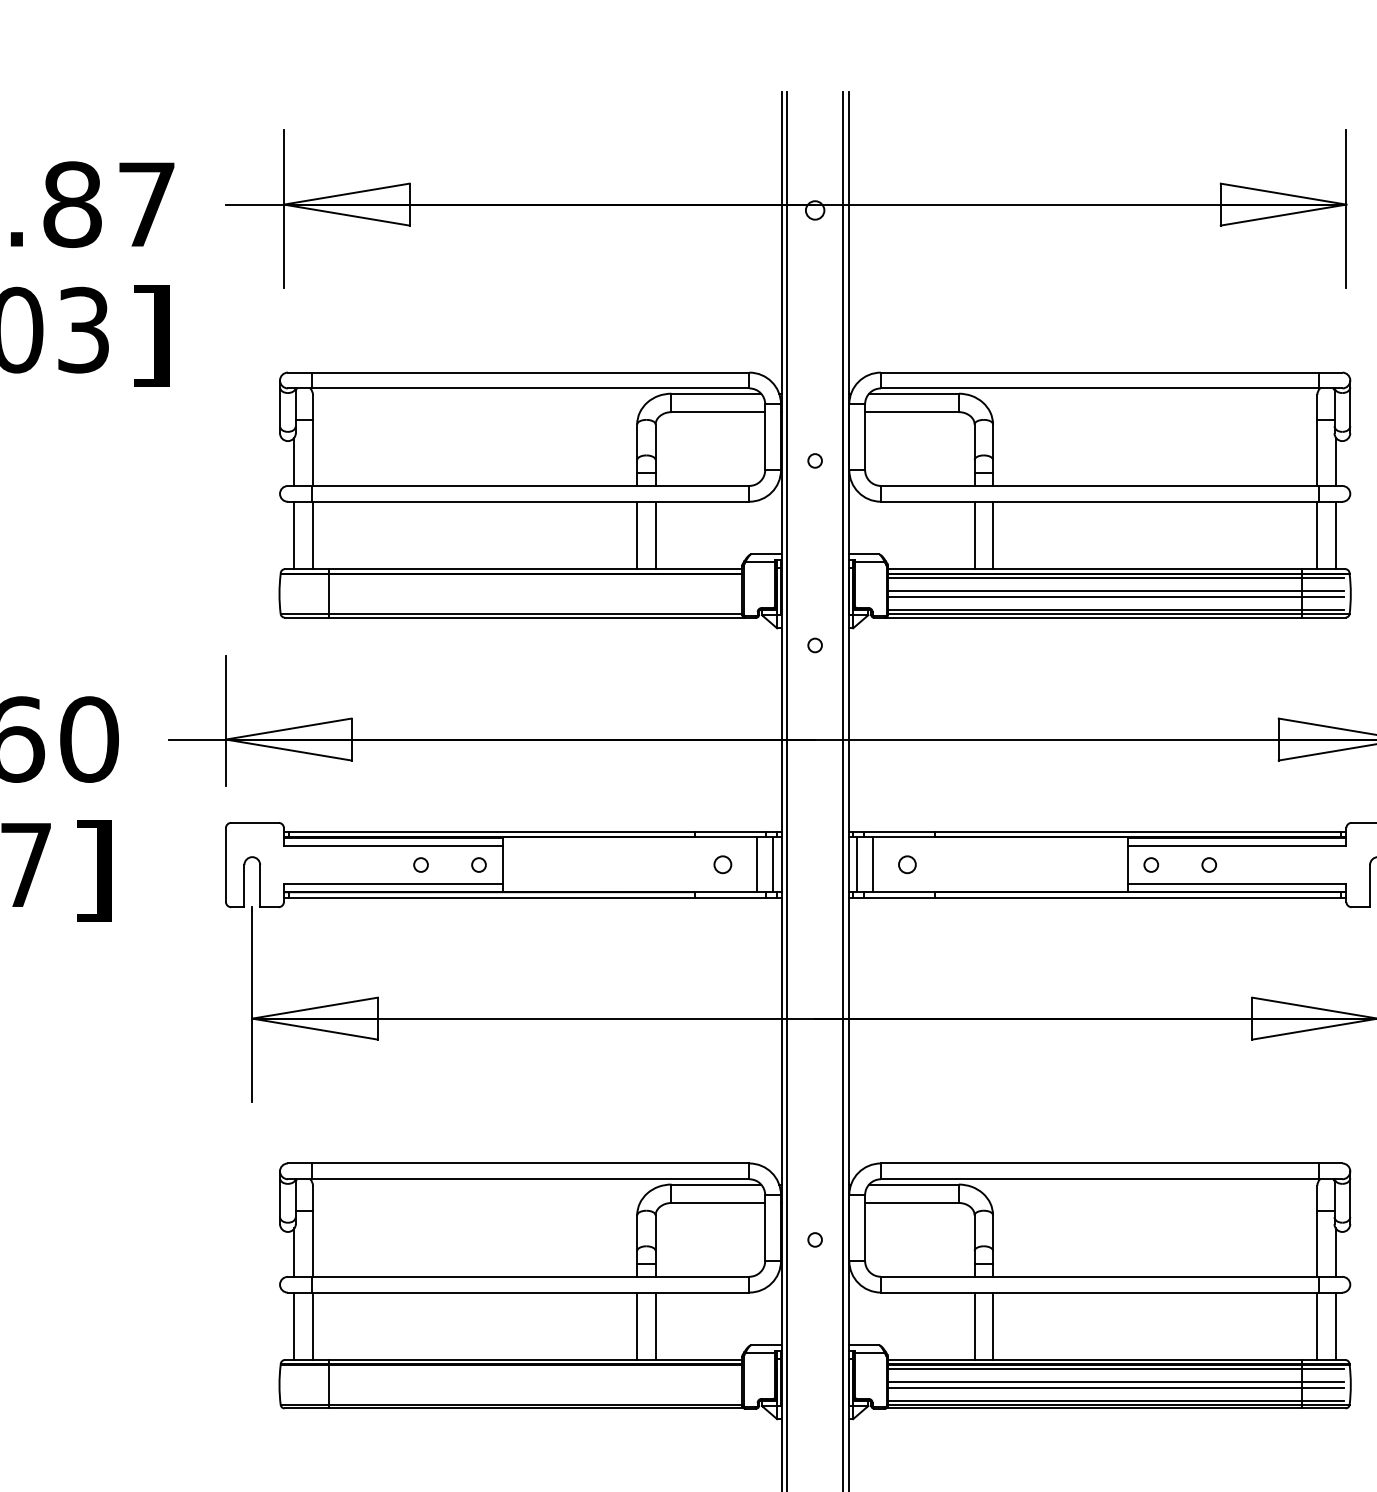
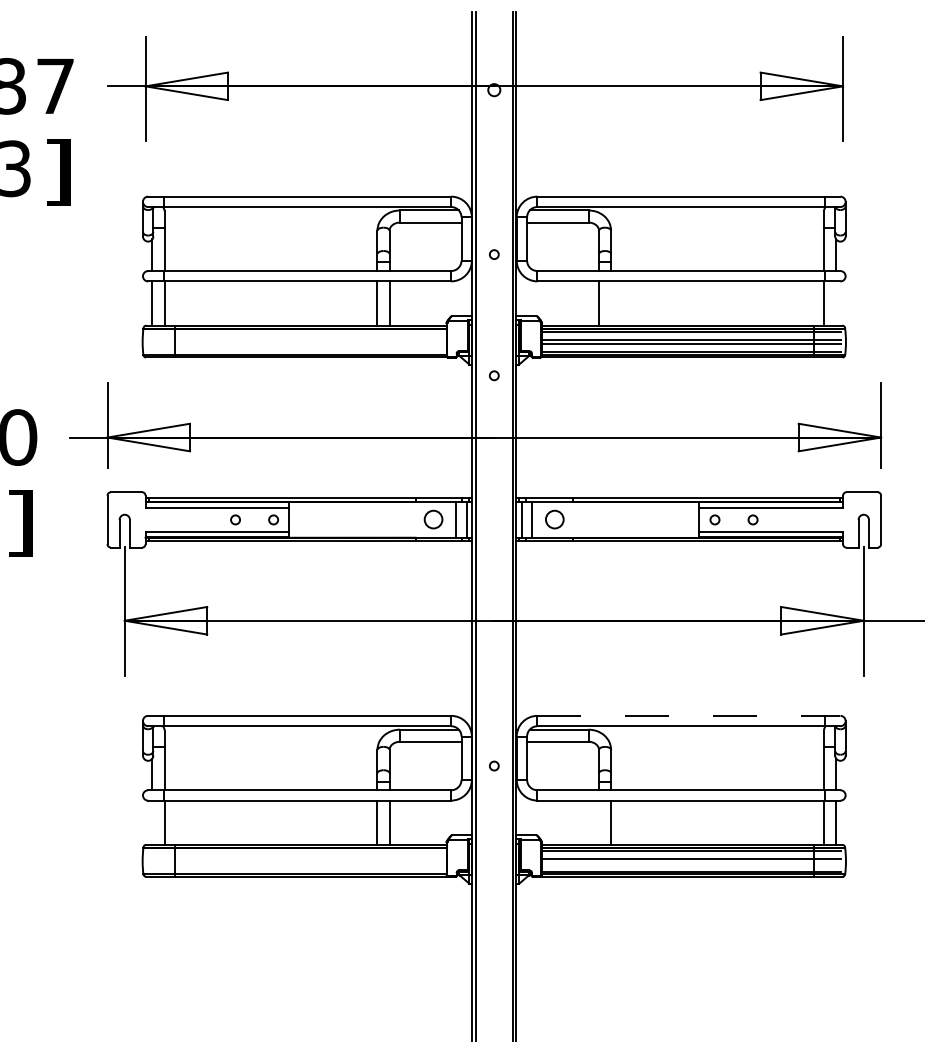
line: (993, 535) -> (611, 303), removed
line: (1336, 535) -> (836, 303), removed
circle: (722, 864) -> (433, 519), size x1.6
circle: (906, 864) -> (554, 519), size x1.6
line: (1112, 1162) -> (689, 715), solid -> dashed
line: (294, 1325) -> (152, 822), removed
line: (975, 1325) -> (599, 822), removed
line: (1115, 1386) -> (691, 862), removed

